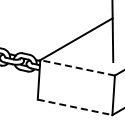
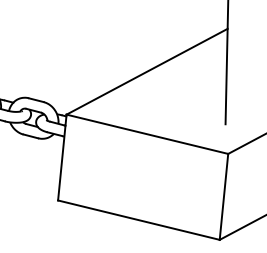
line: (77, 67) -> (147, 133), dashed -> solid
line: (75, 107) -> (139, 220), dashed -> solid

